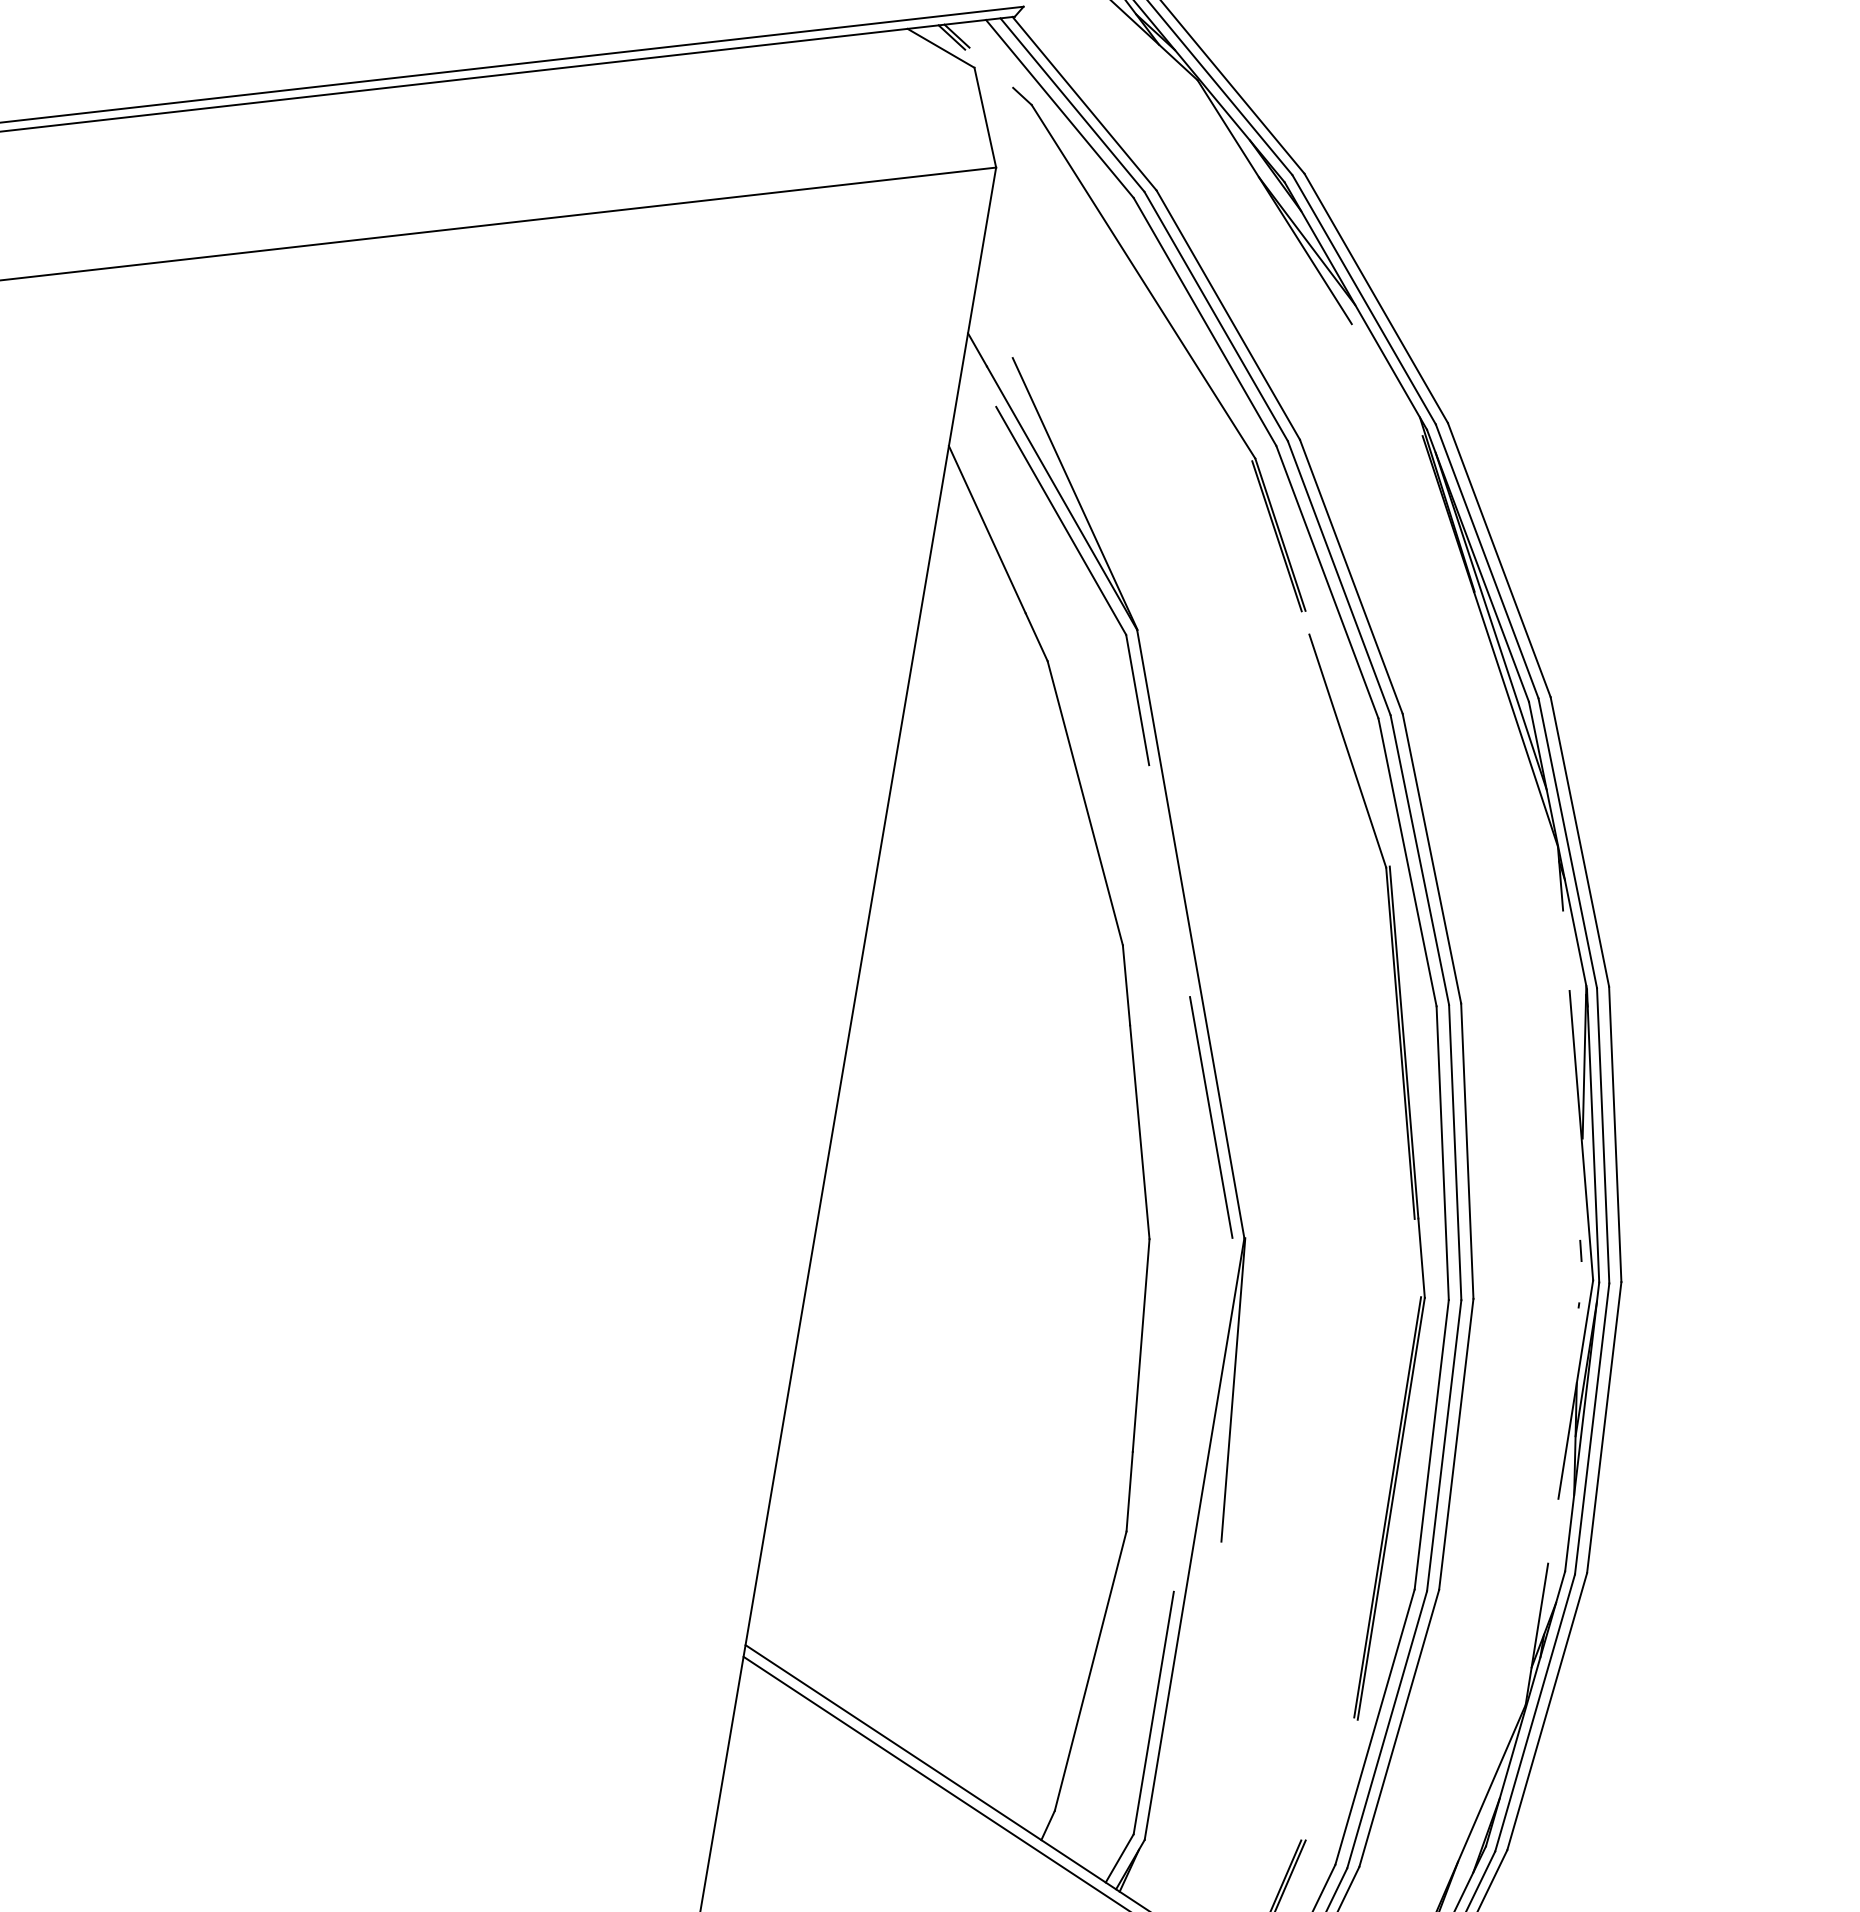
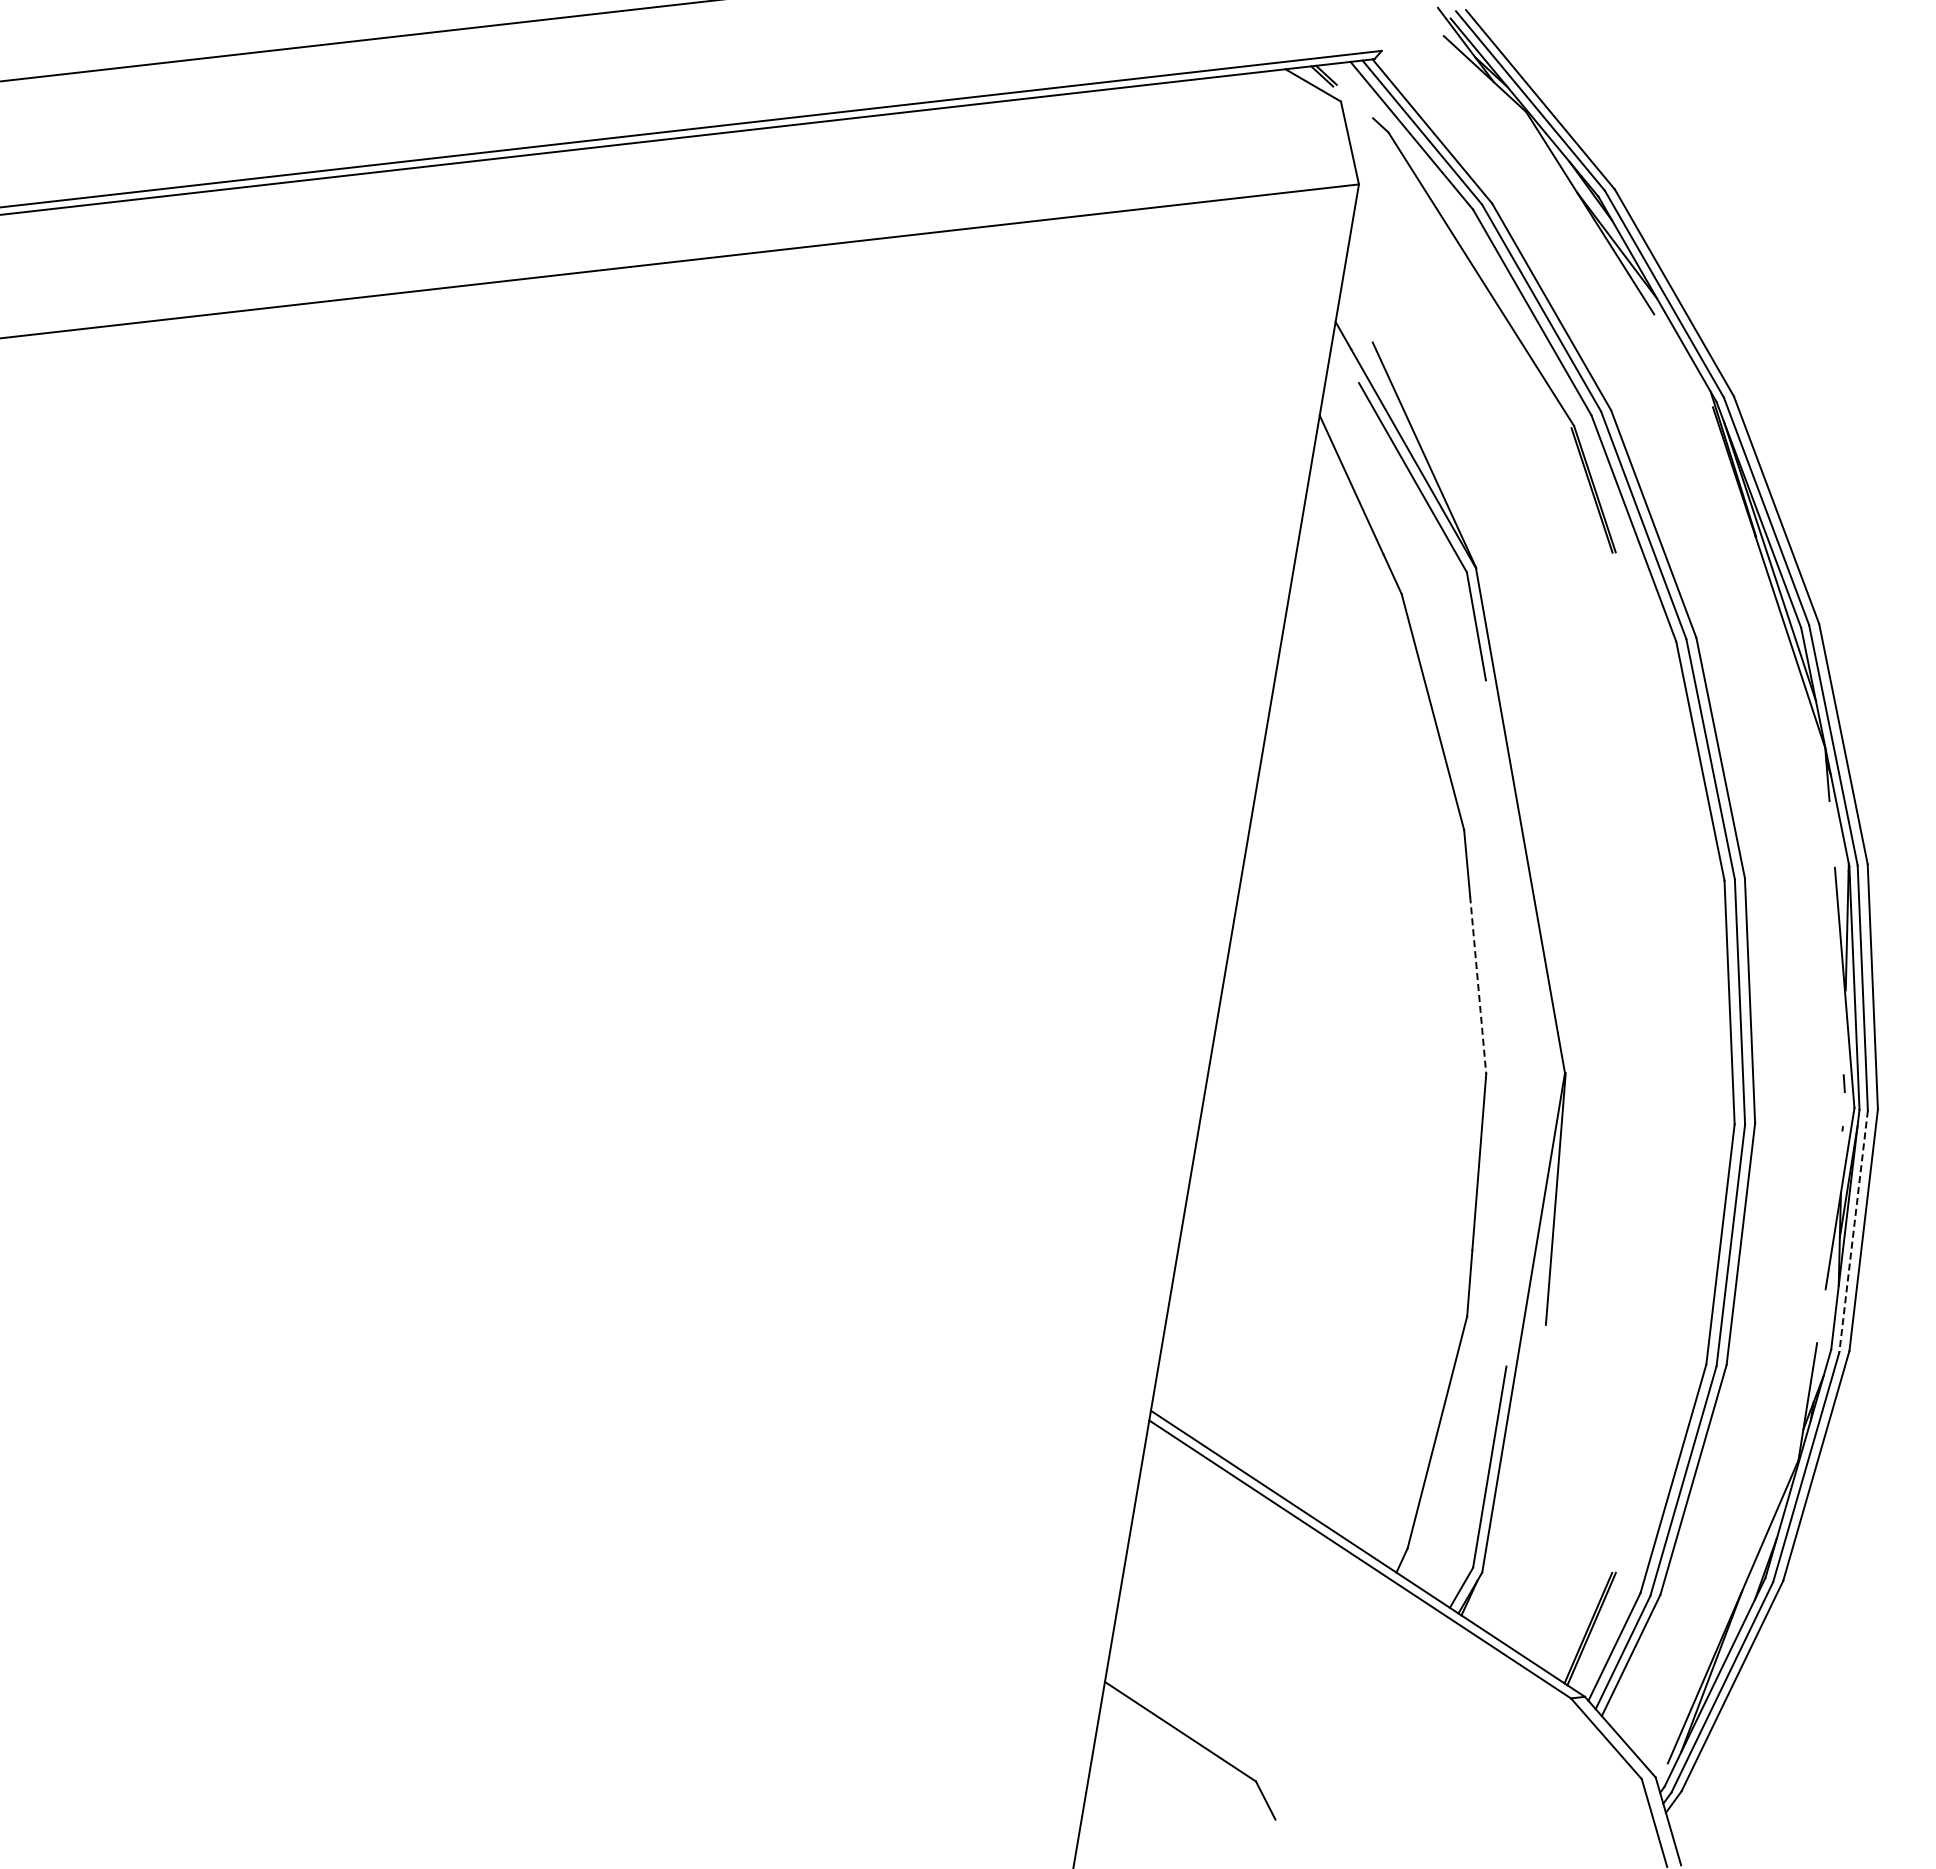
line: (1211, 1117) -> (1537, 972), removed
line: (1140, 1132) -> (1478, 985), solid -> dashed
part: (1410, 1177) -> (1702, 1022), removed
line: (1591, 1429) -> (1853, 1231), solid -> dashed

